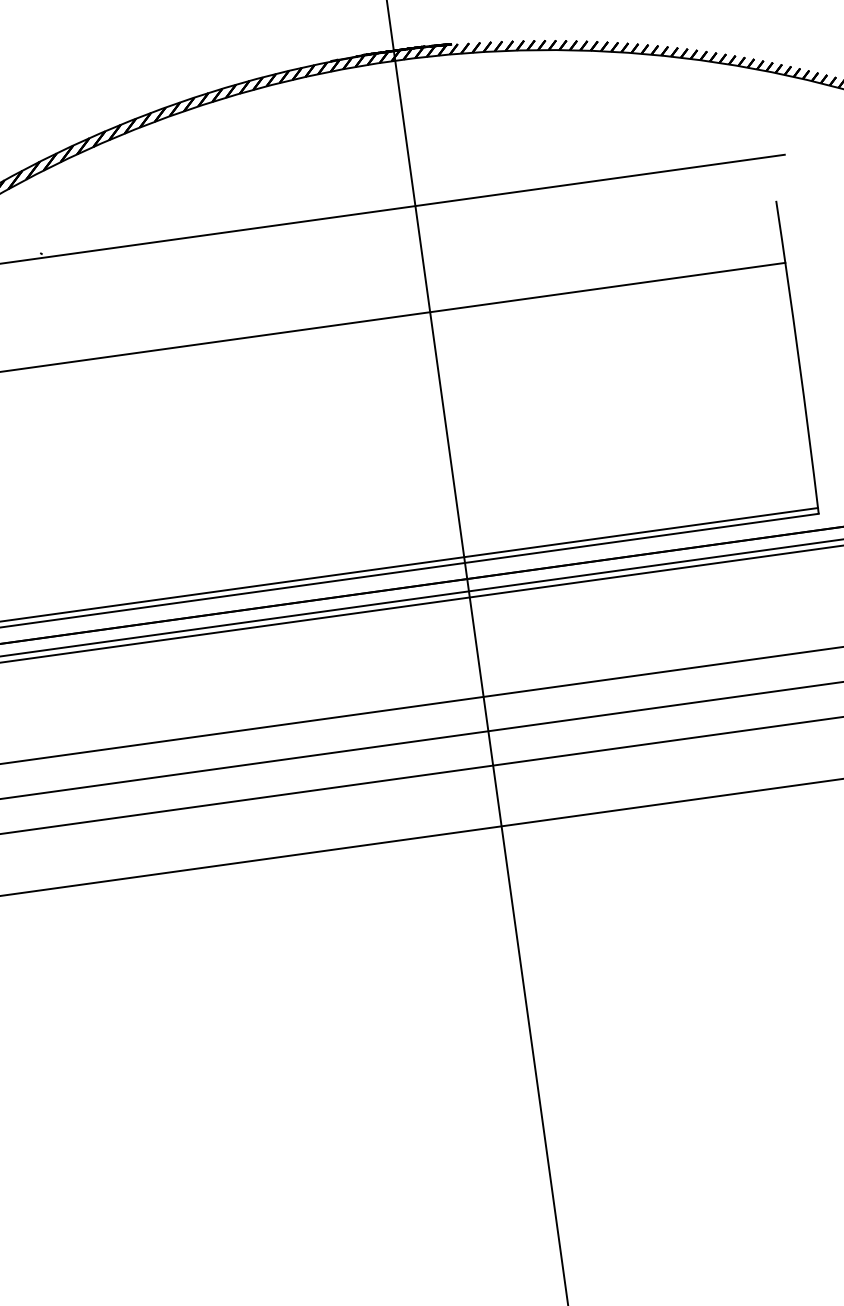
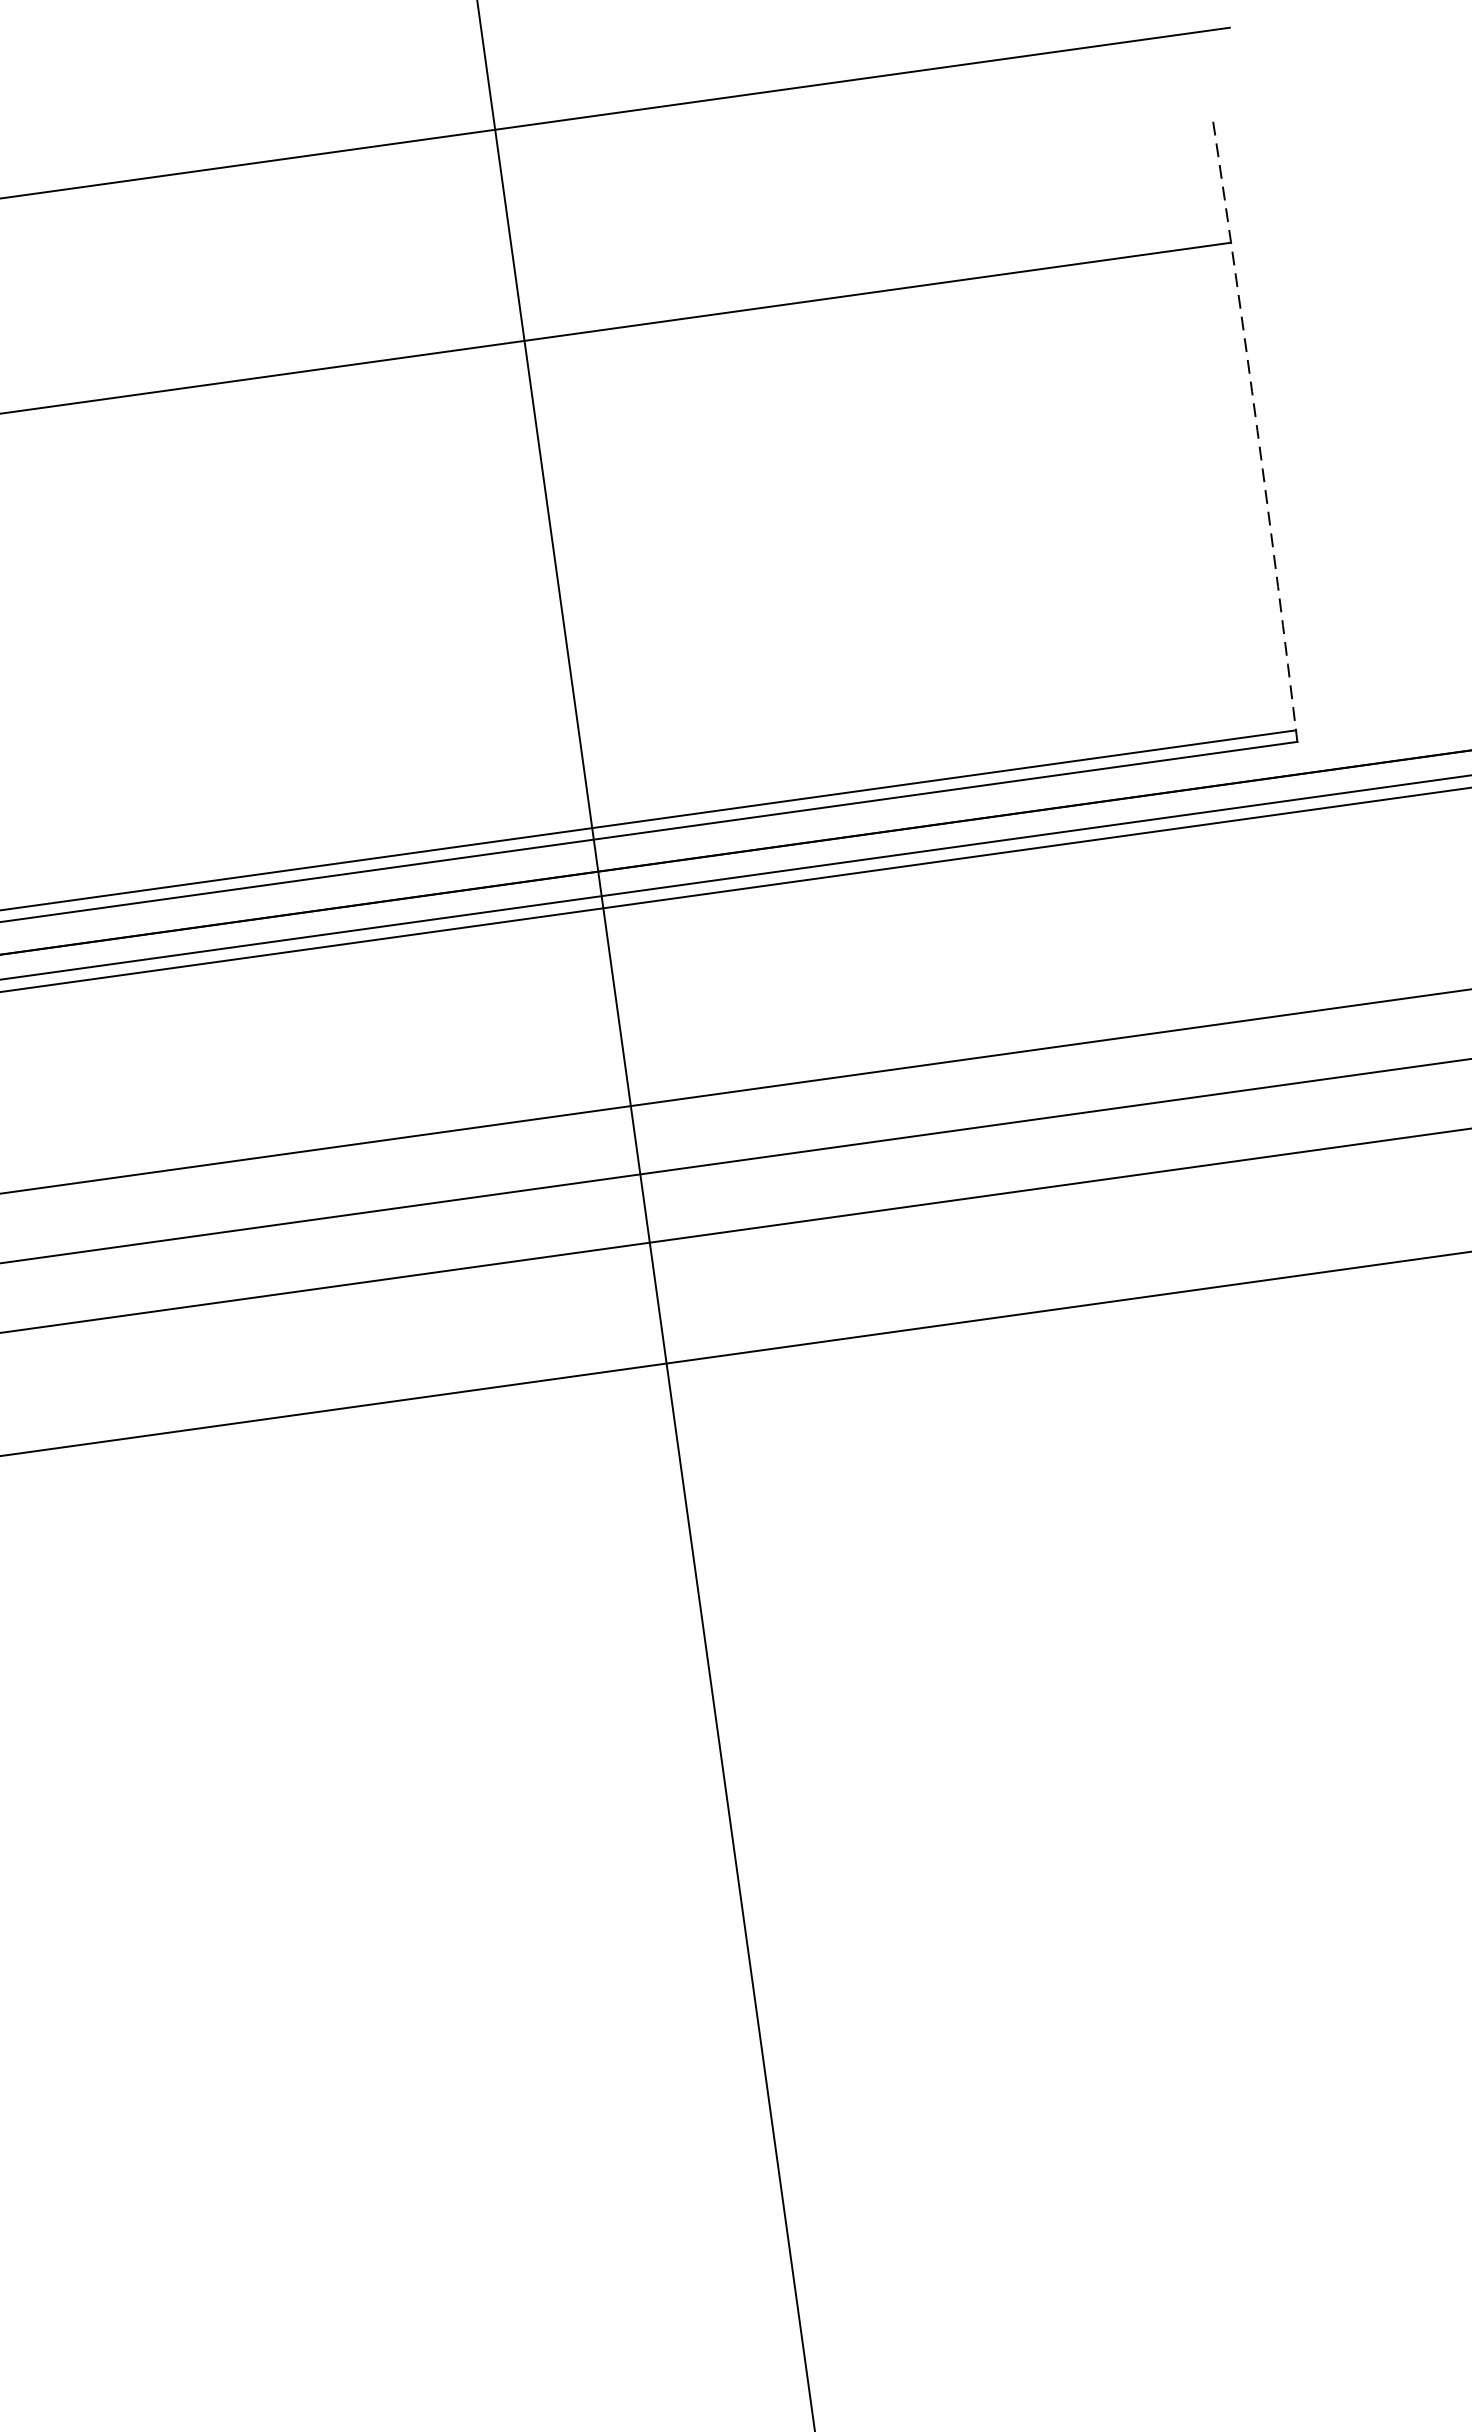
arc: (798, 357) -> (1257, 430), solid -> dashed

